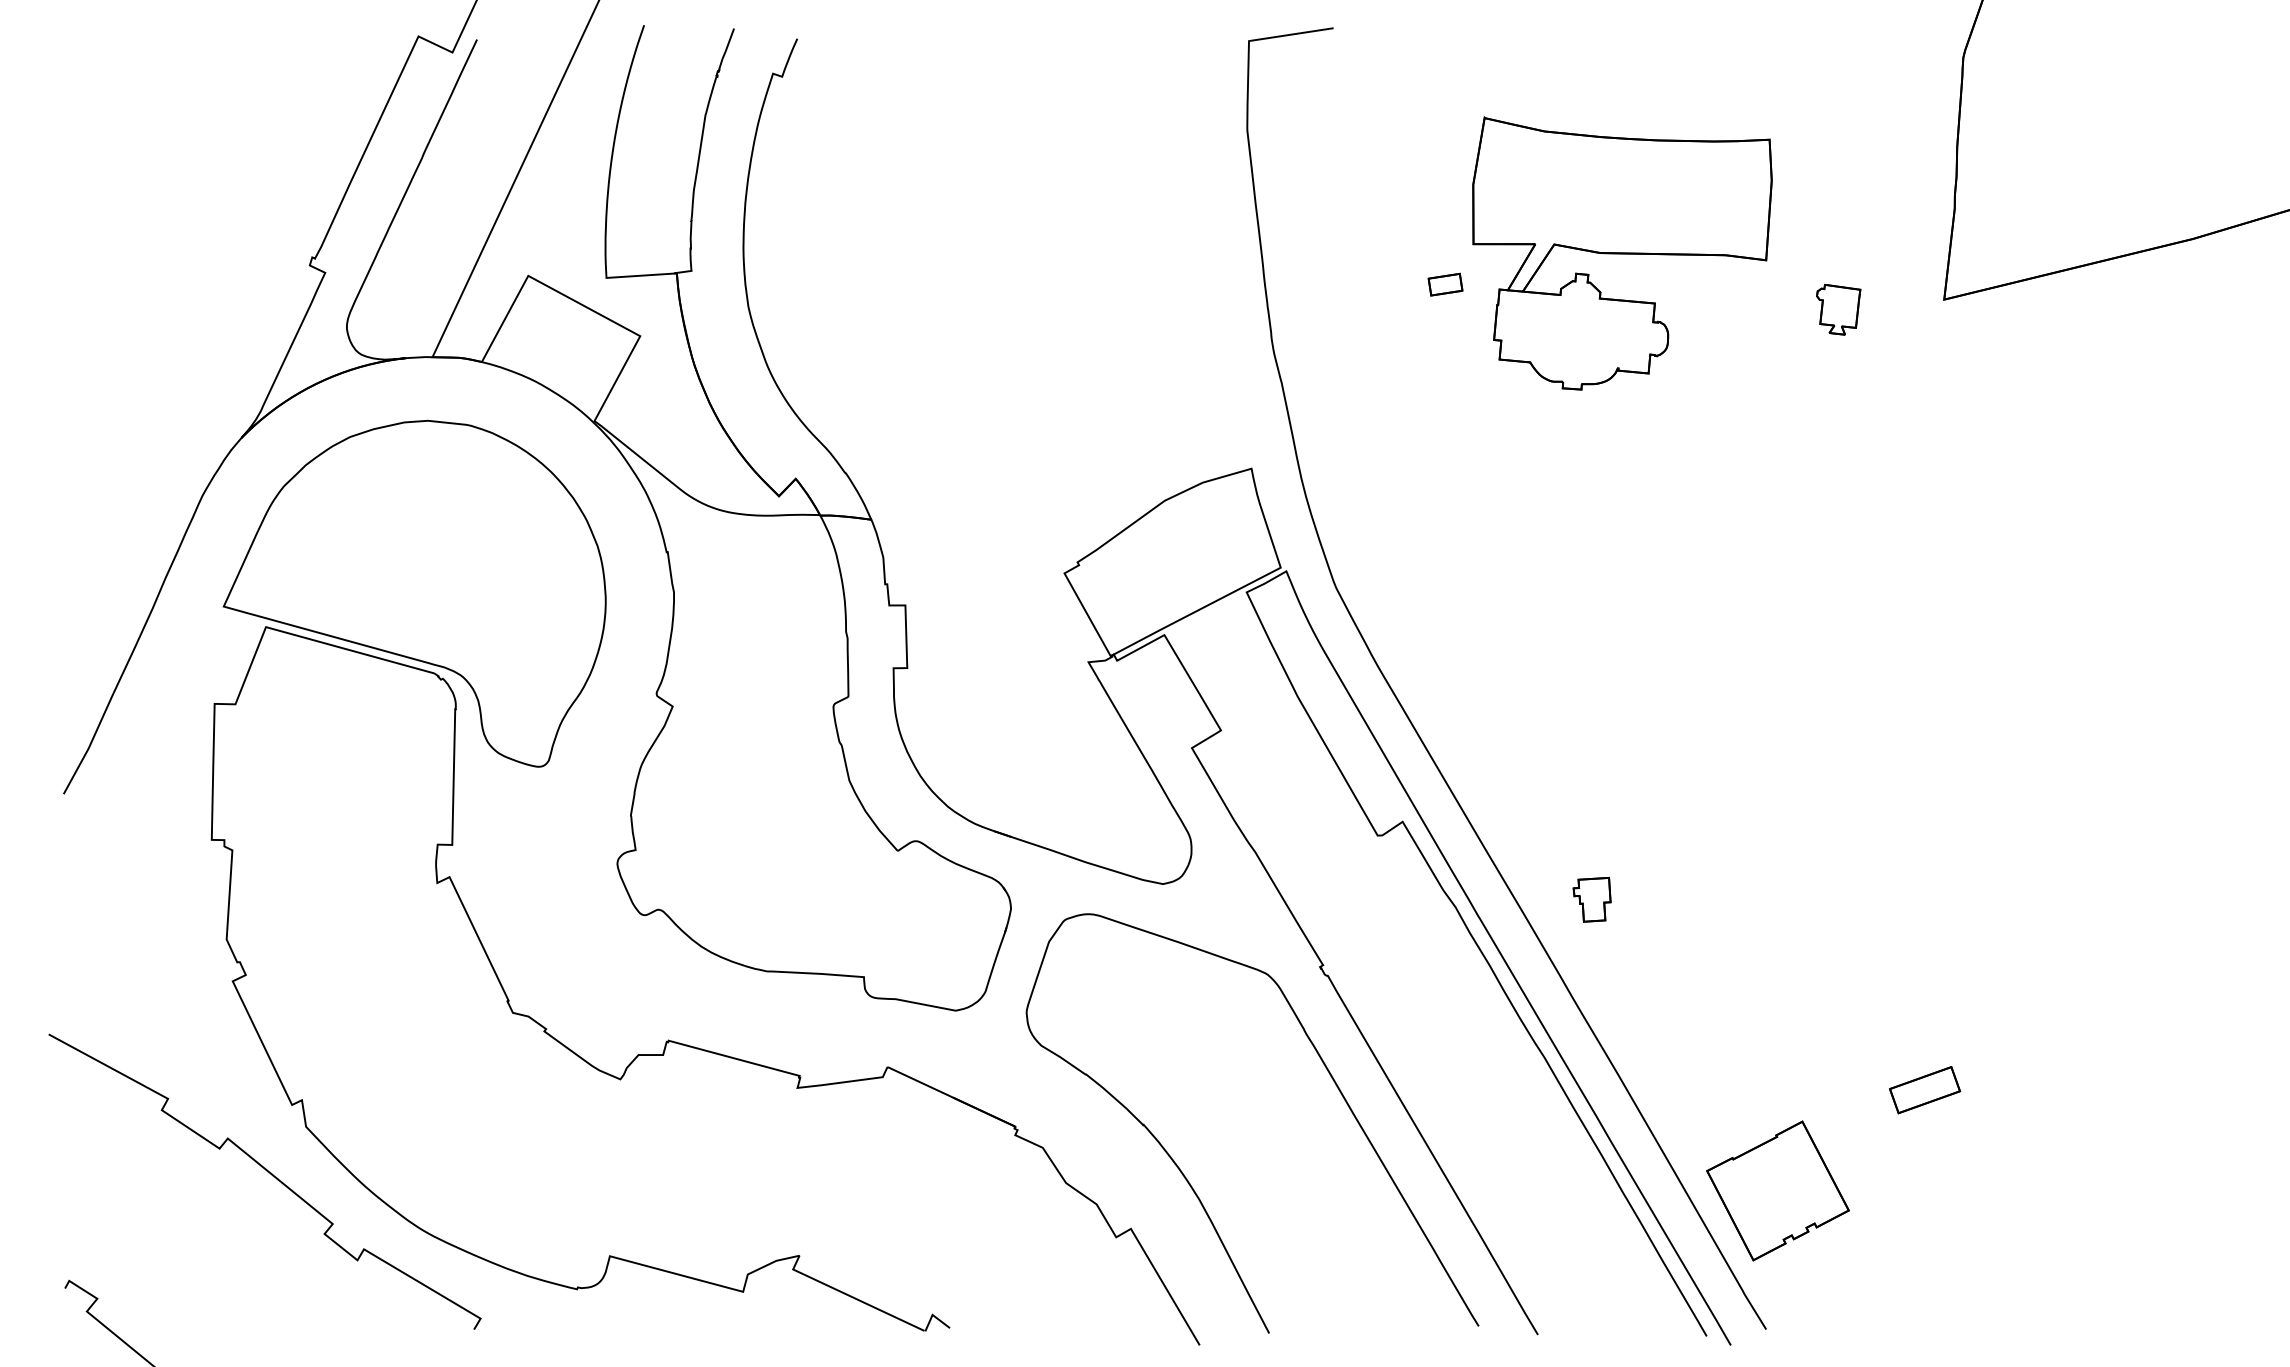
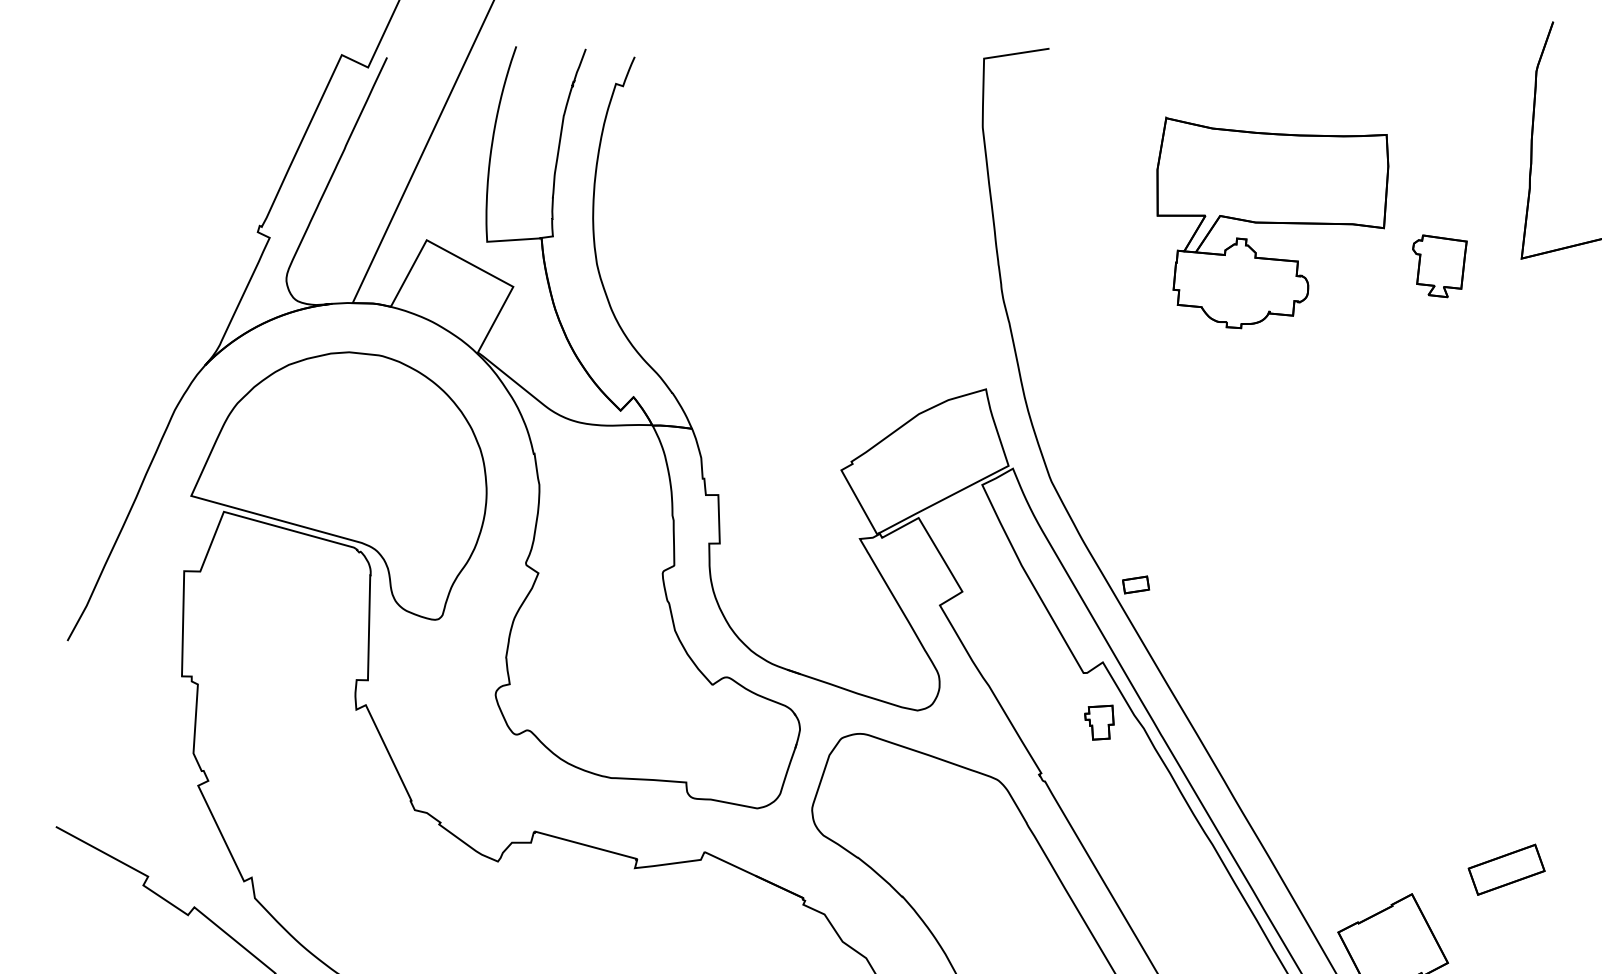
part: (1445, 284) -> (1136, 584), moved
part: (1838, 309) -> (1439, 266), size x1.6
part: (1591, 899) -> (1098, 722), moved
part: (1925, 1090) -> (1507, 870), size x1.4

